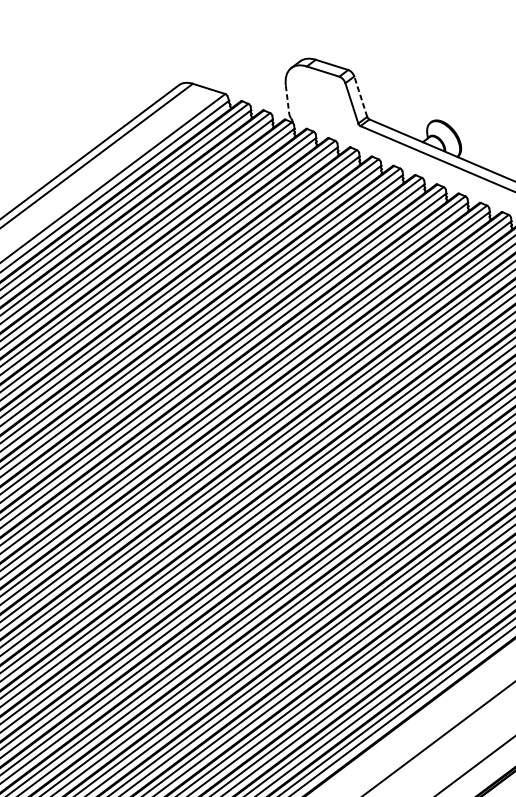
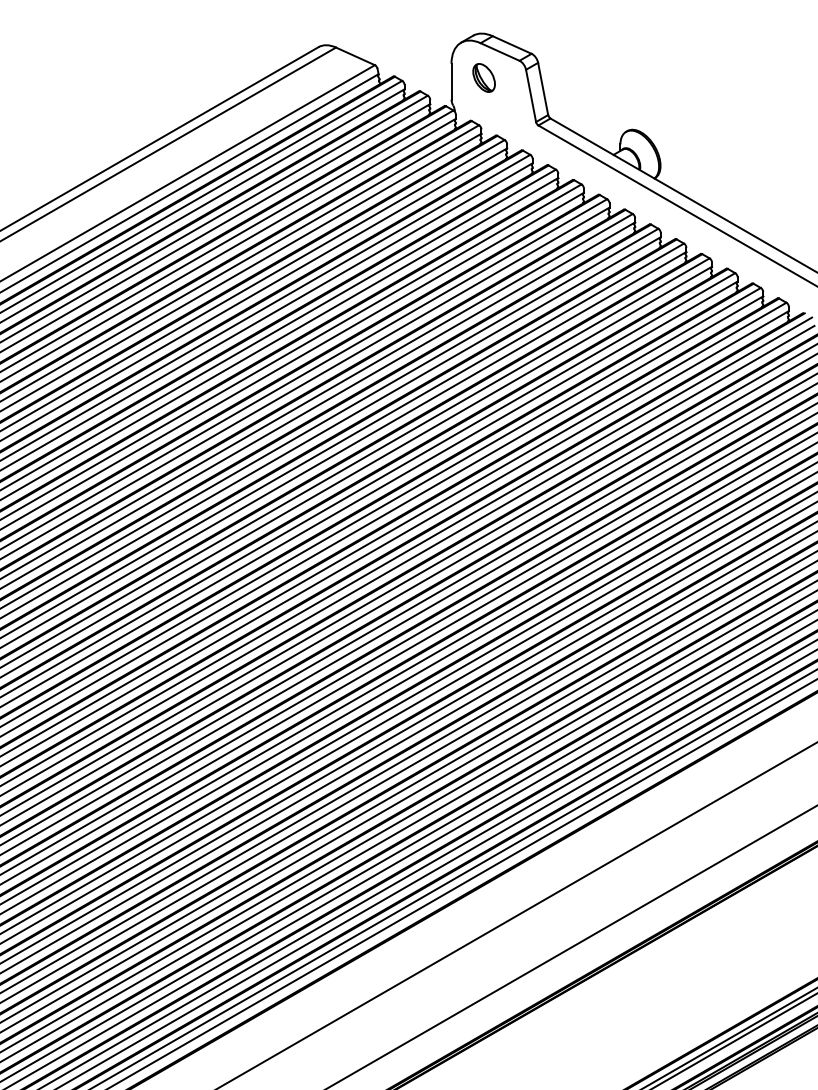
part: (312, 93) -> (483, 77), added
line: (361, 96) -> (543, 88), dashed -> solid
line: (287, 99) -> (451, 81), dashed -> solid

